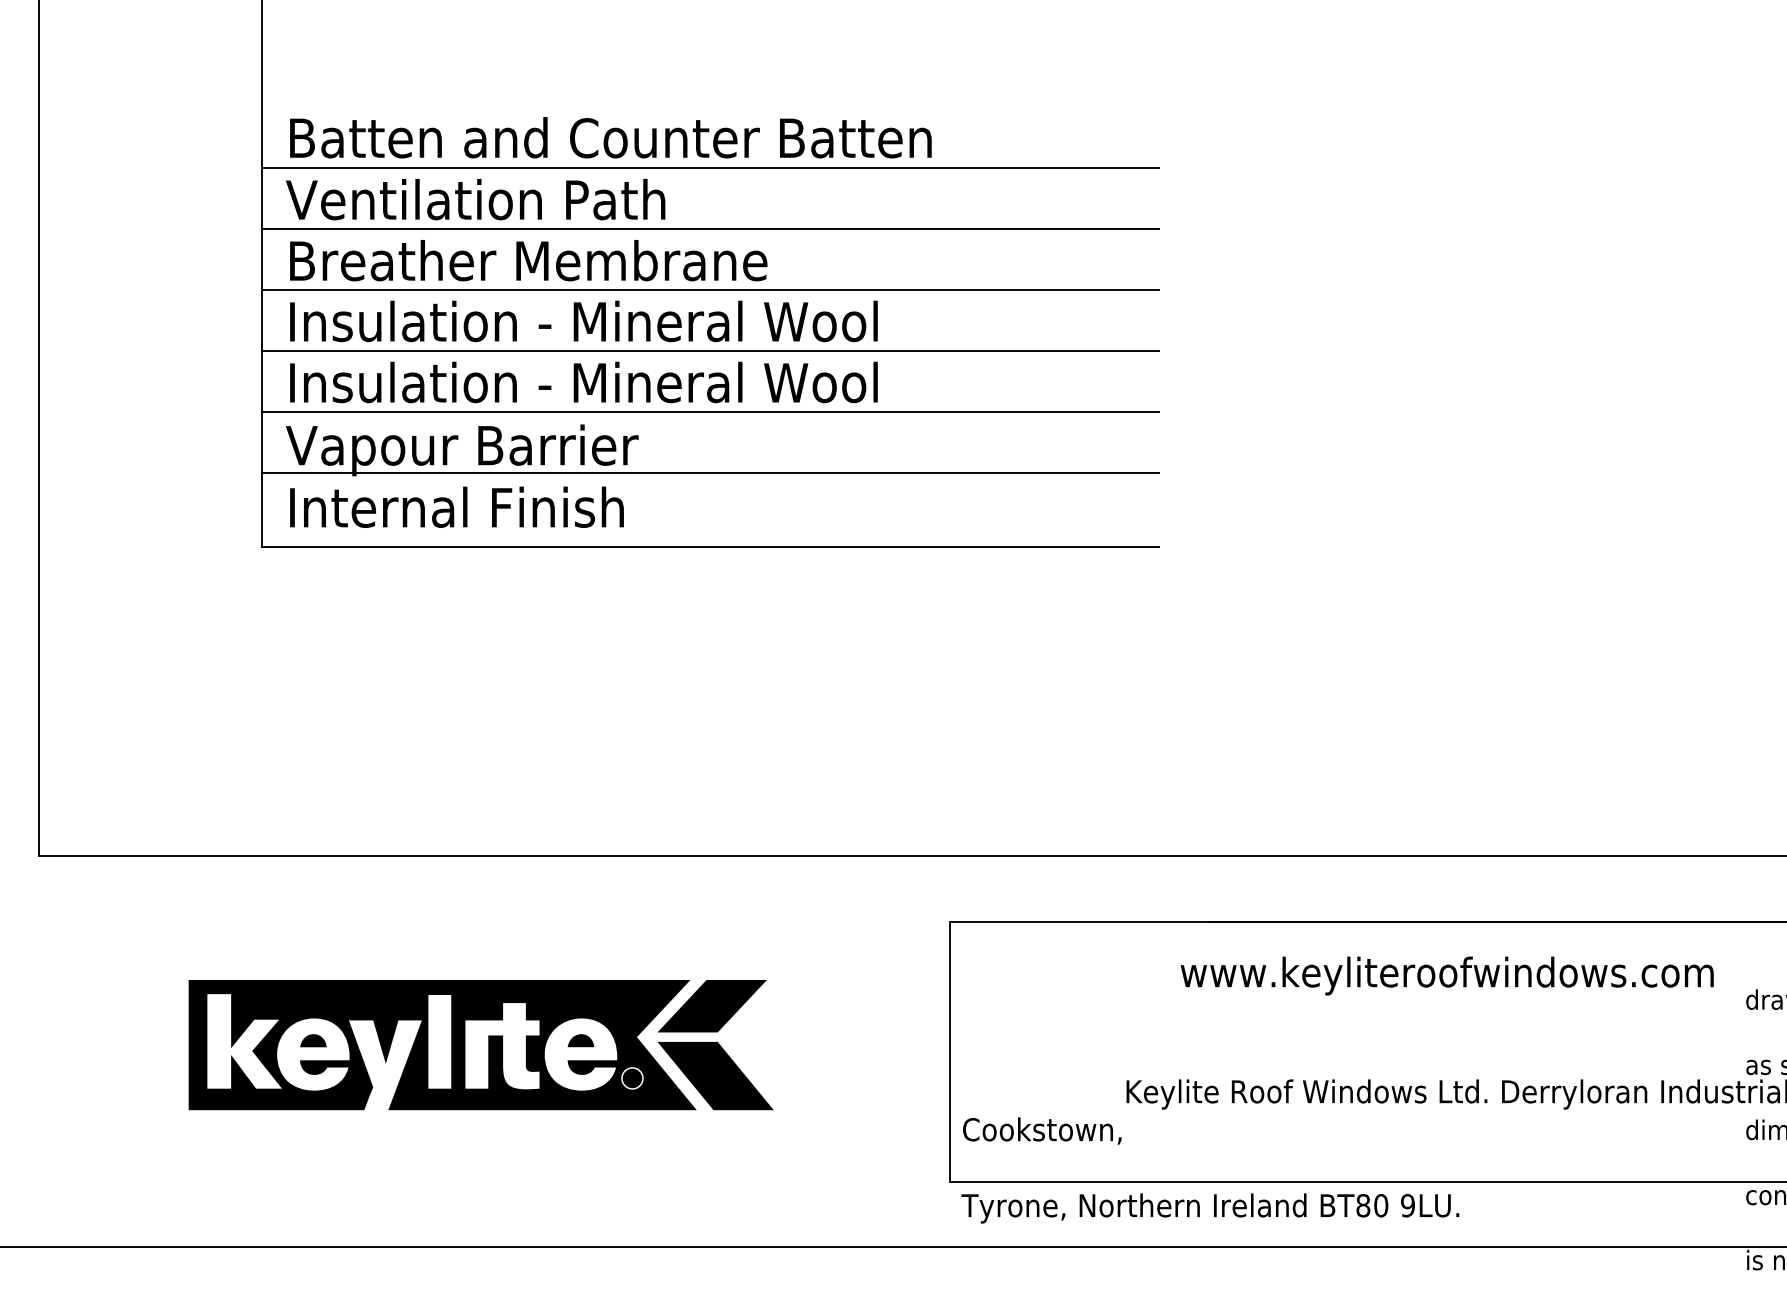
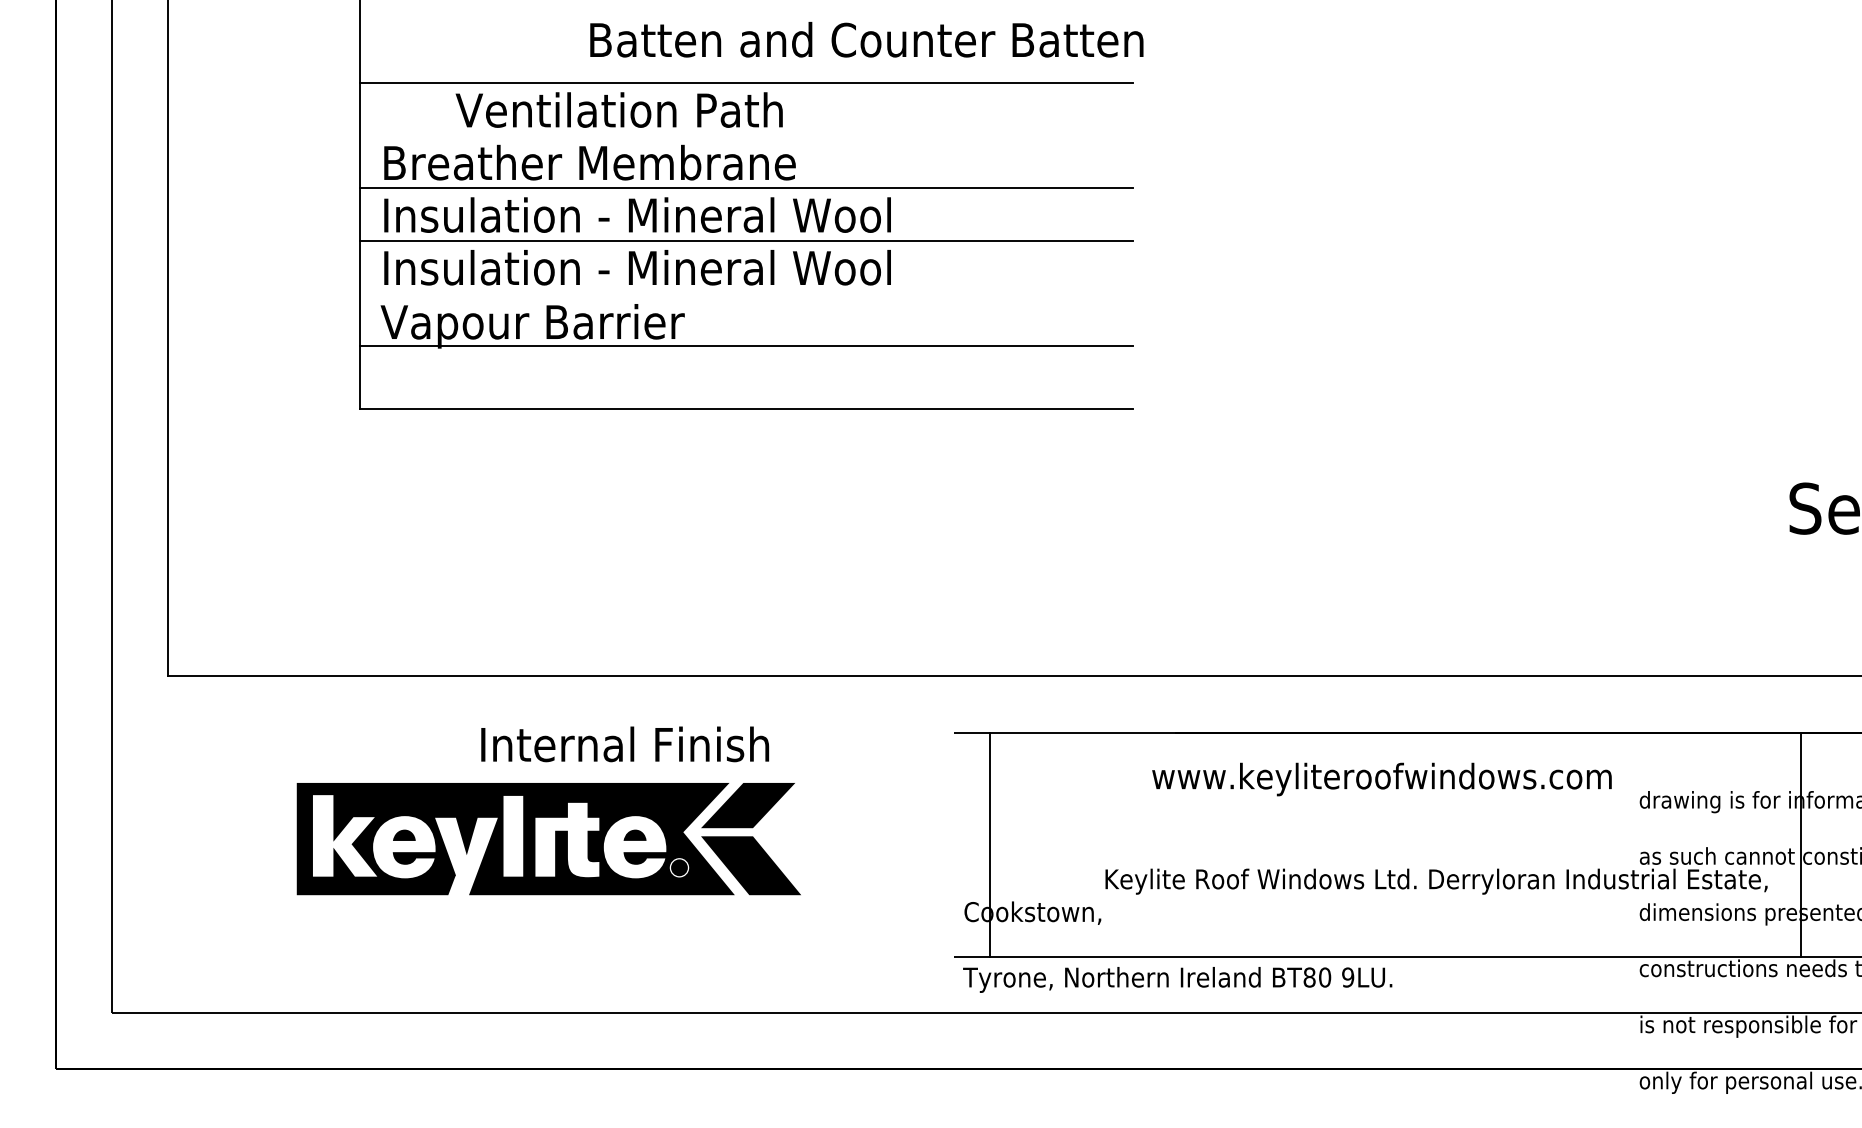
text: (610, 137) -> (866, 39), moved
text: (474, 198) -> (618, 109), moved
line: (710, 229) -> (746, 135), removed
line: (710, 412) -> (746, 293), removed
text: (457, 507) -> (625, 744), moved
line: (950, 1051) -> (989, 844), moved

